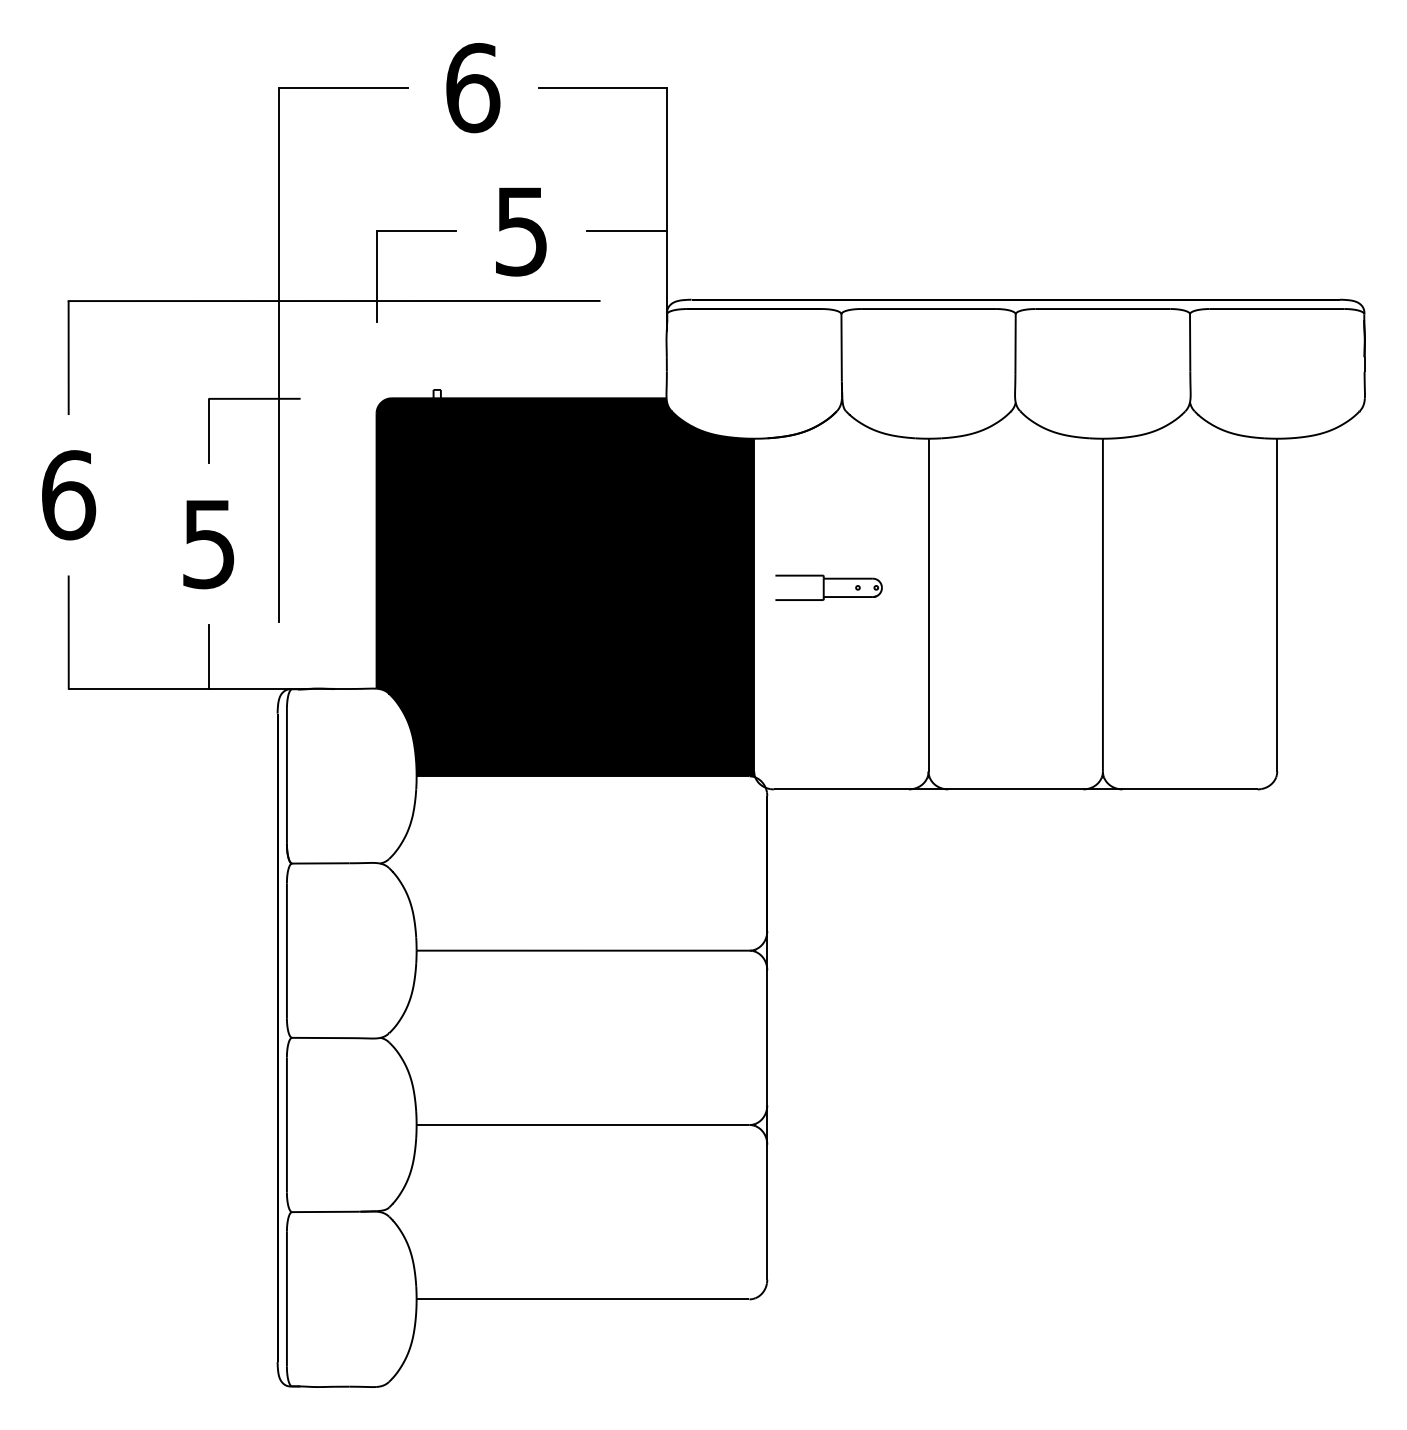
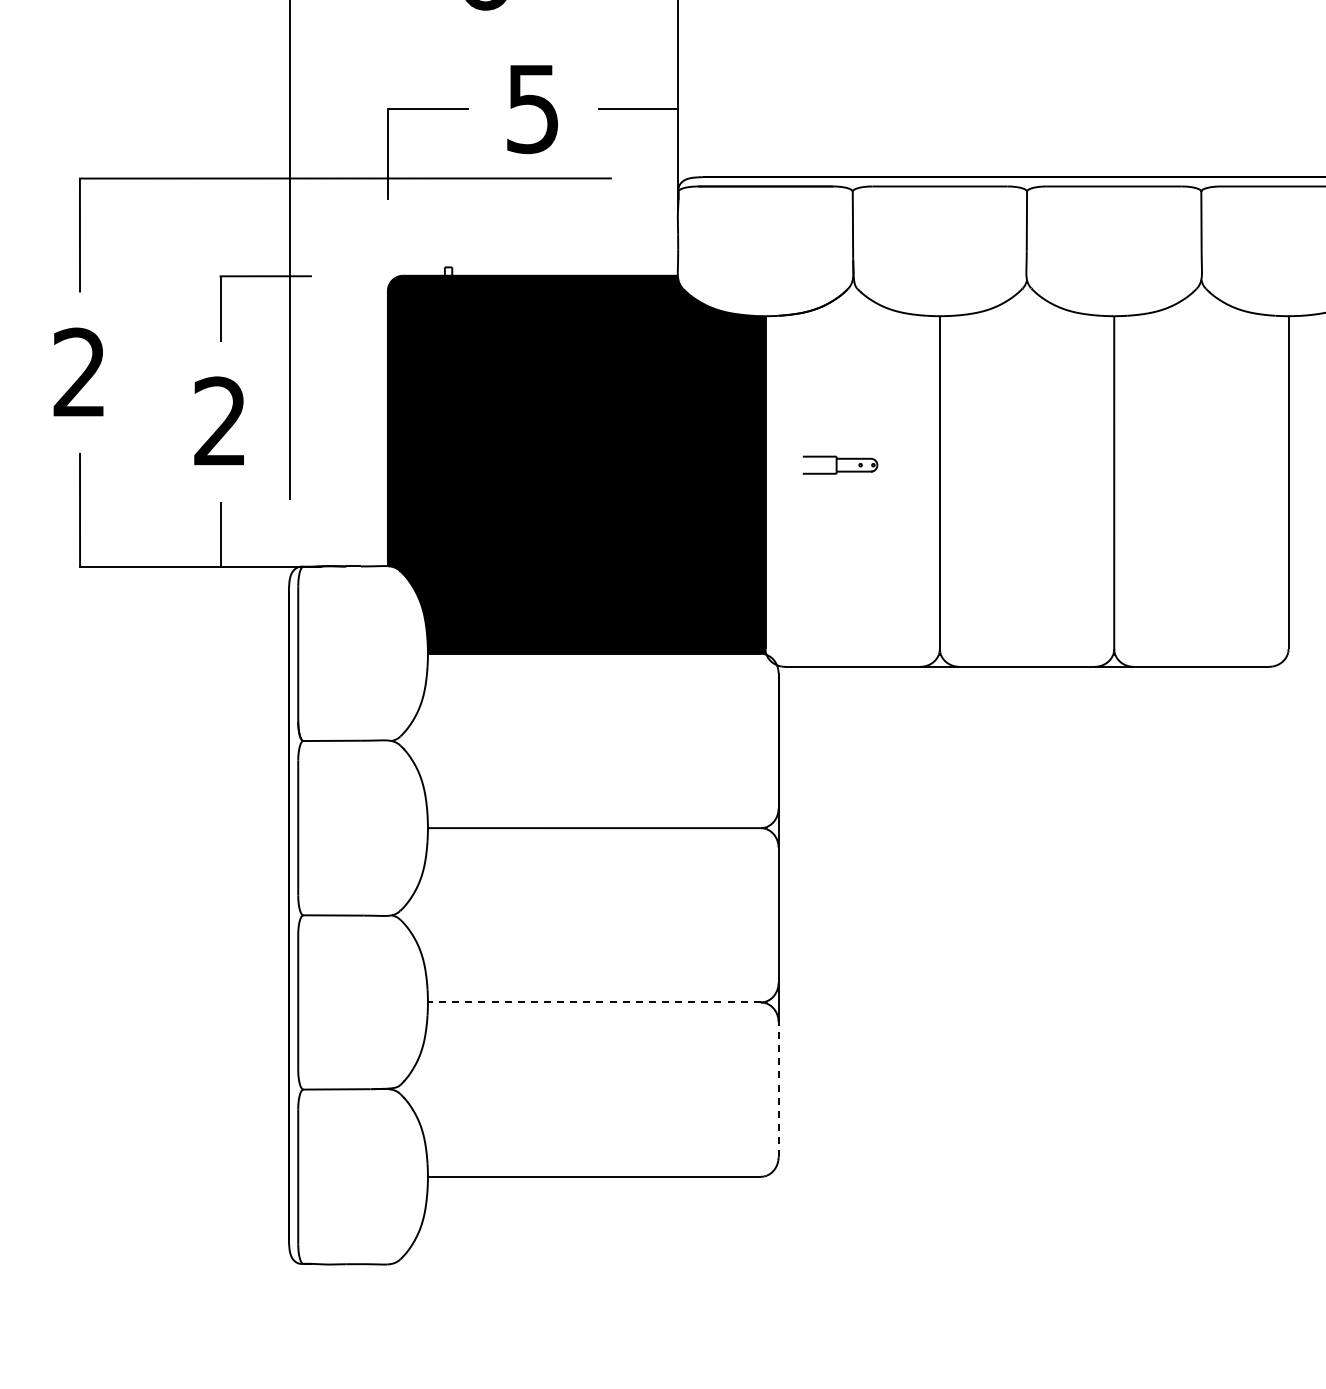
text: (69, 495) -> (80, 372), 6 -> 2
text: (208, 544) -> (219, 421), 5 -> 2
part: (828, 587) -> (839, 464), size x0.7
line: (582, 1125) -> (593, 1002), solid -> dashed
line: (767, 1212) -> (778, 1089), solid -> dashed

